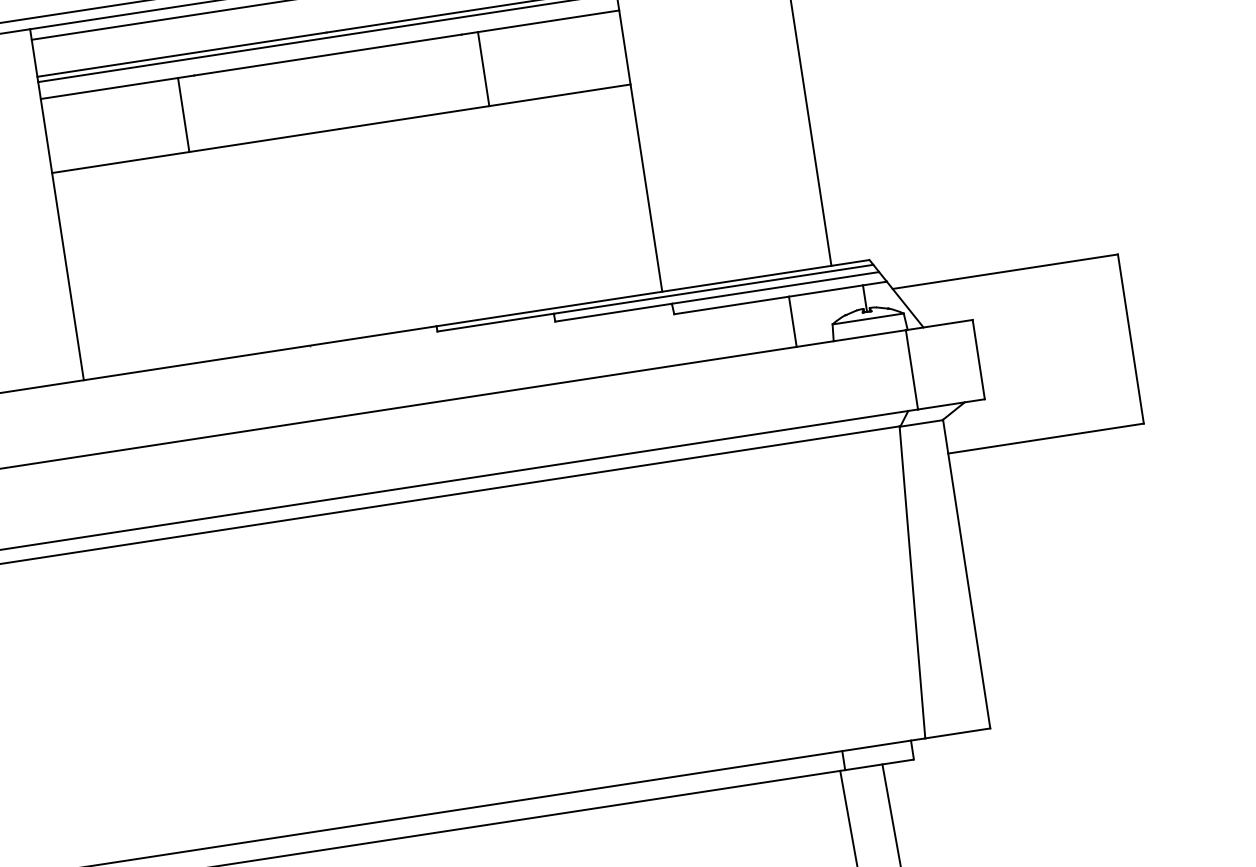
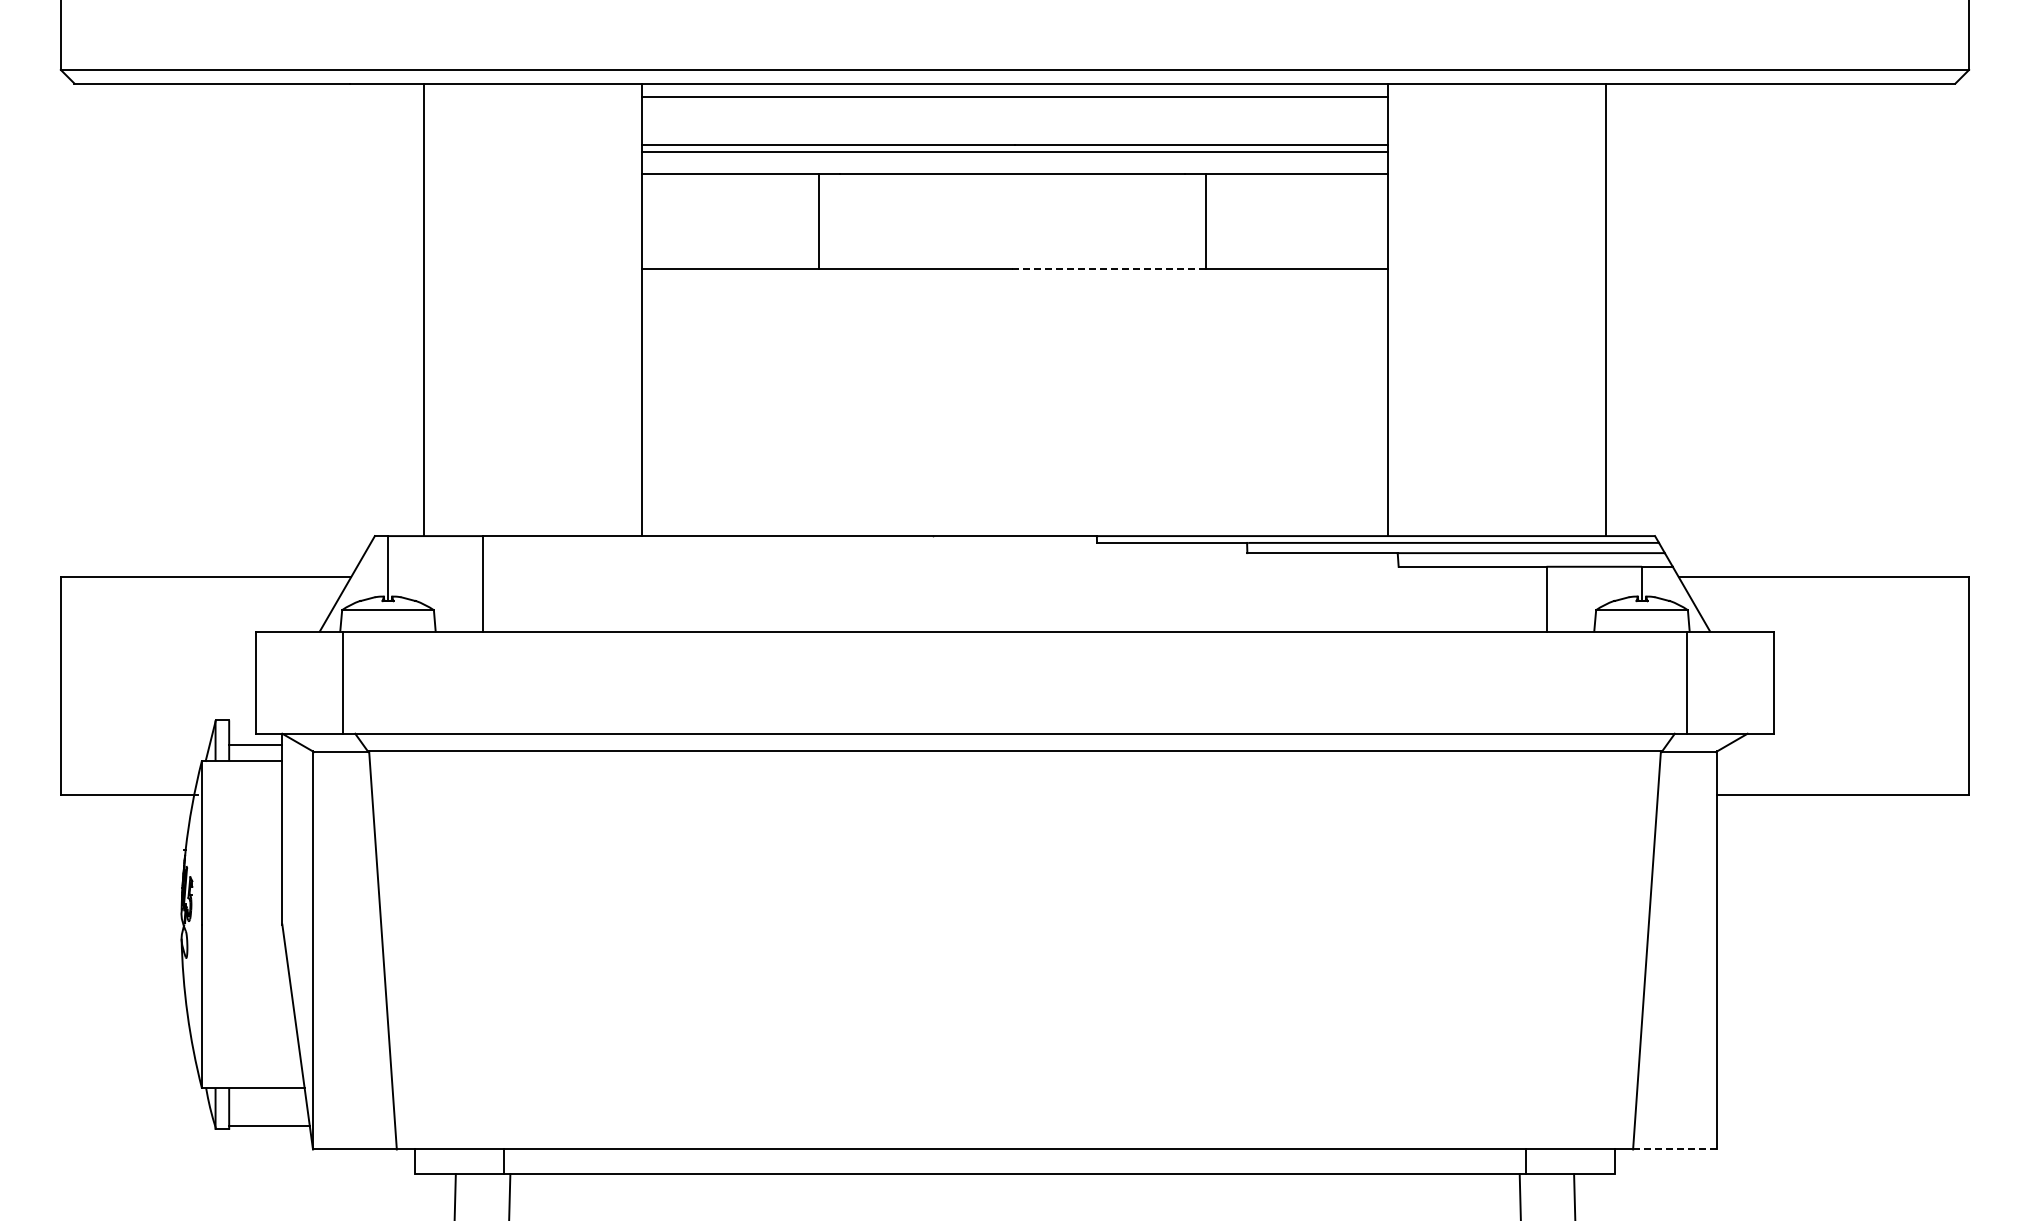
line: (414, 117) -> (1109, 268), solid -> dashed
line: (958, 733) -> (1675, 1149), solid -> dashed

